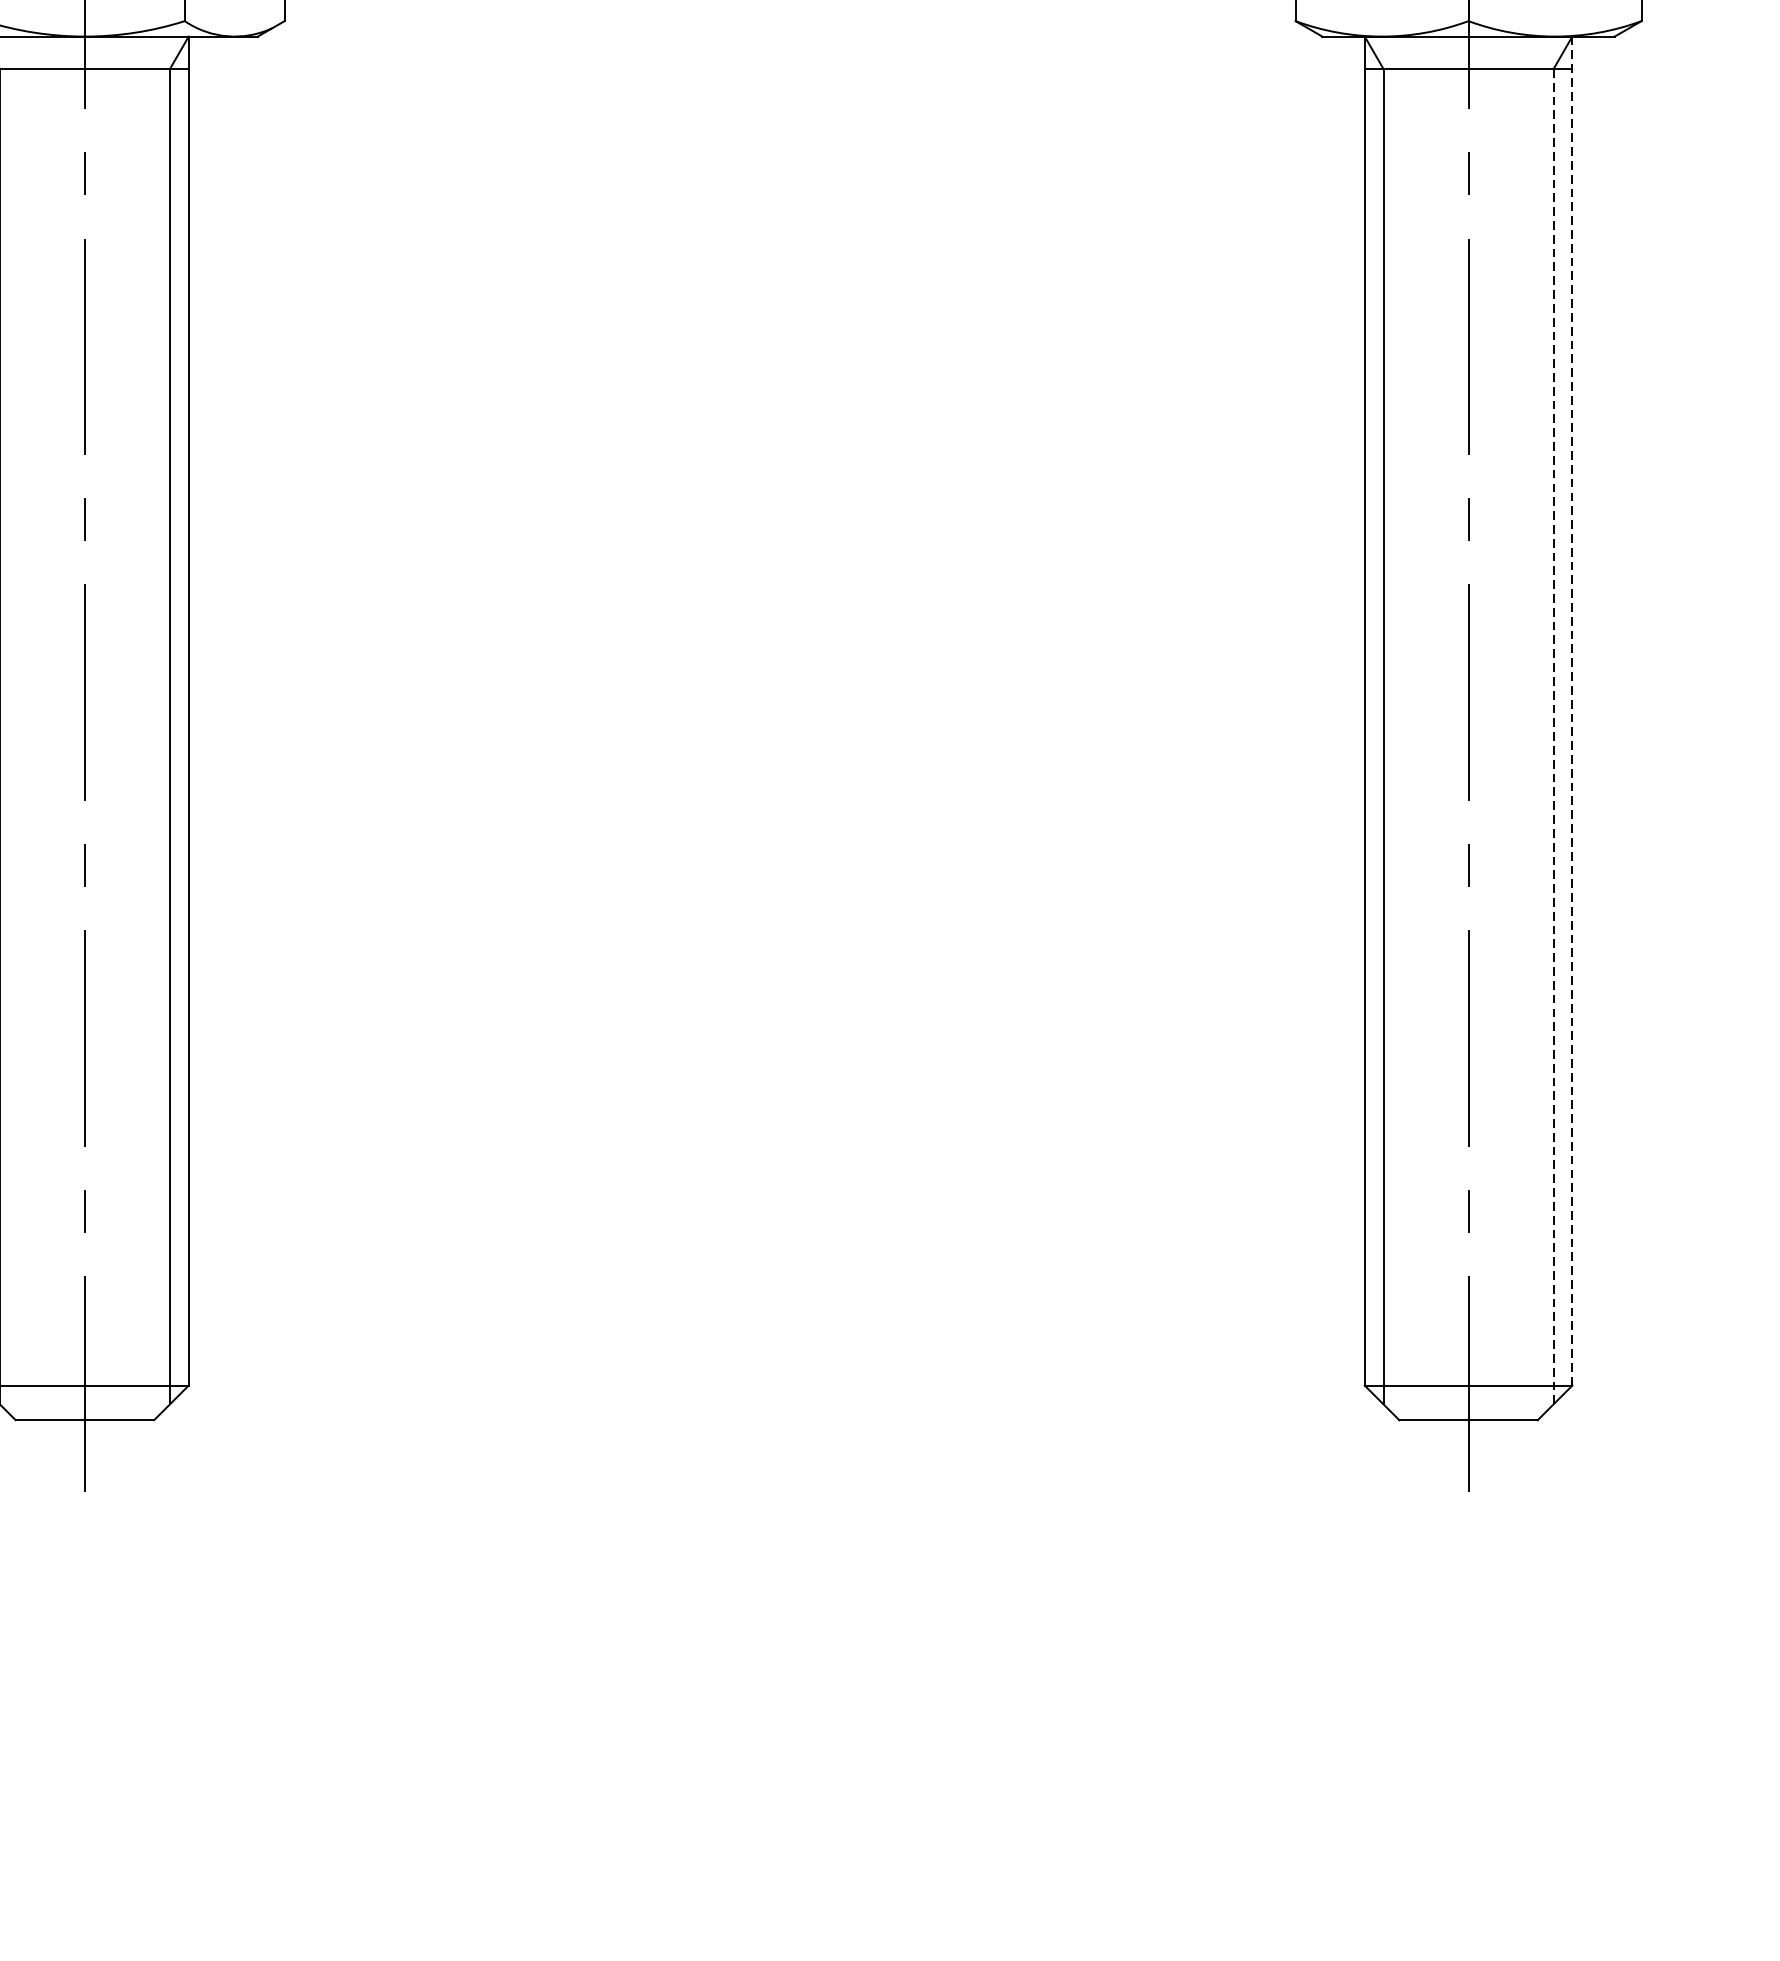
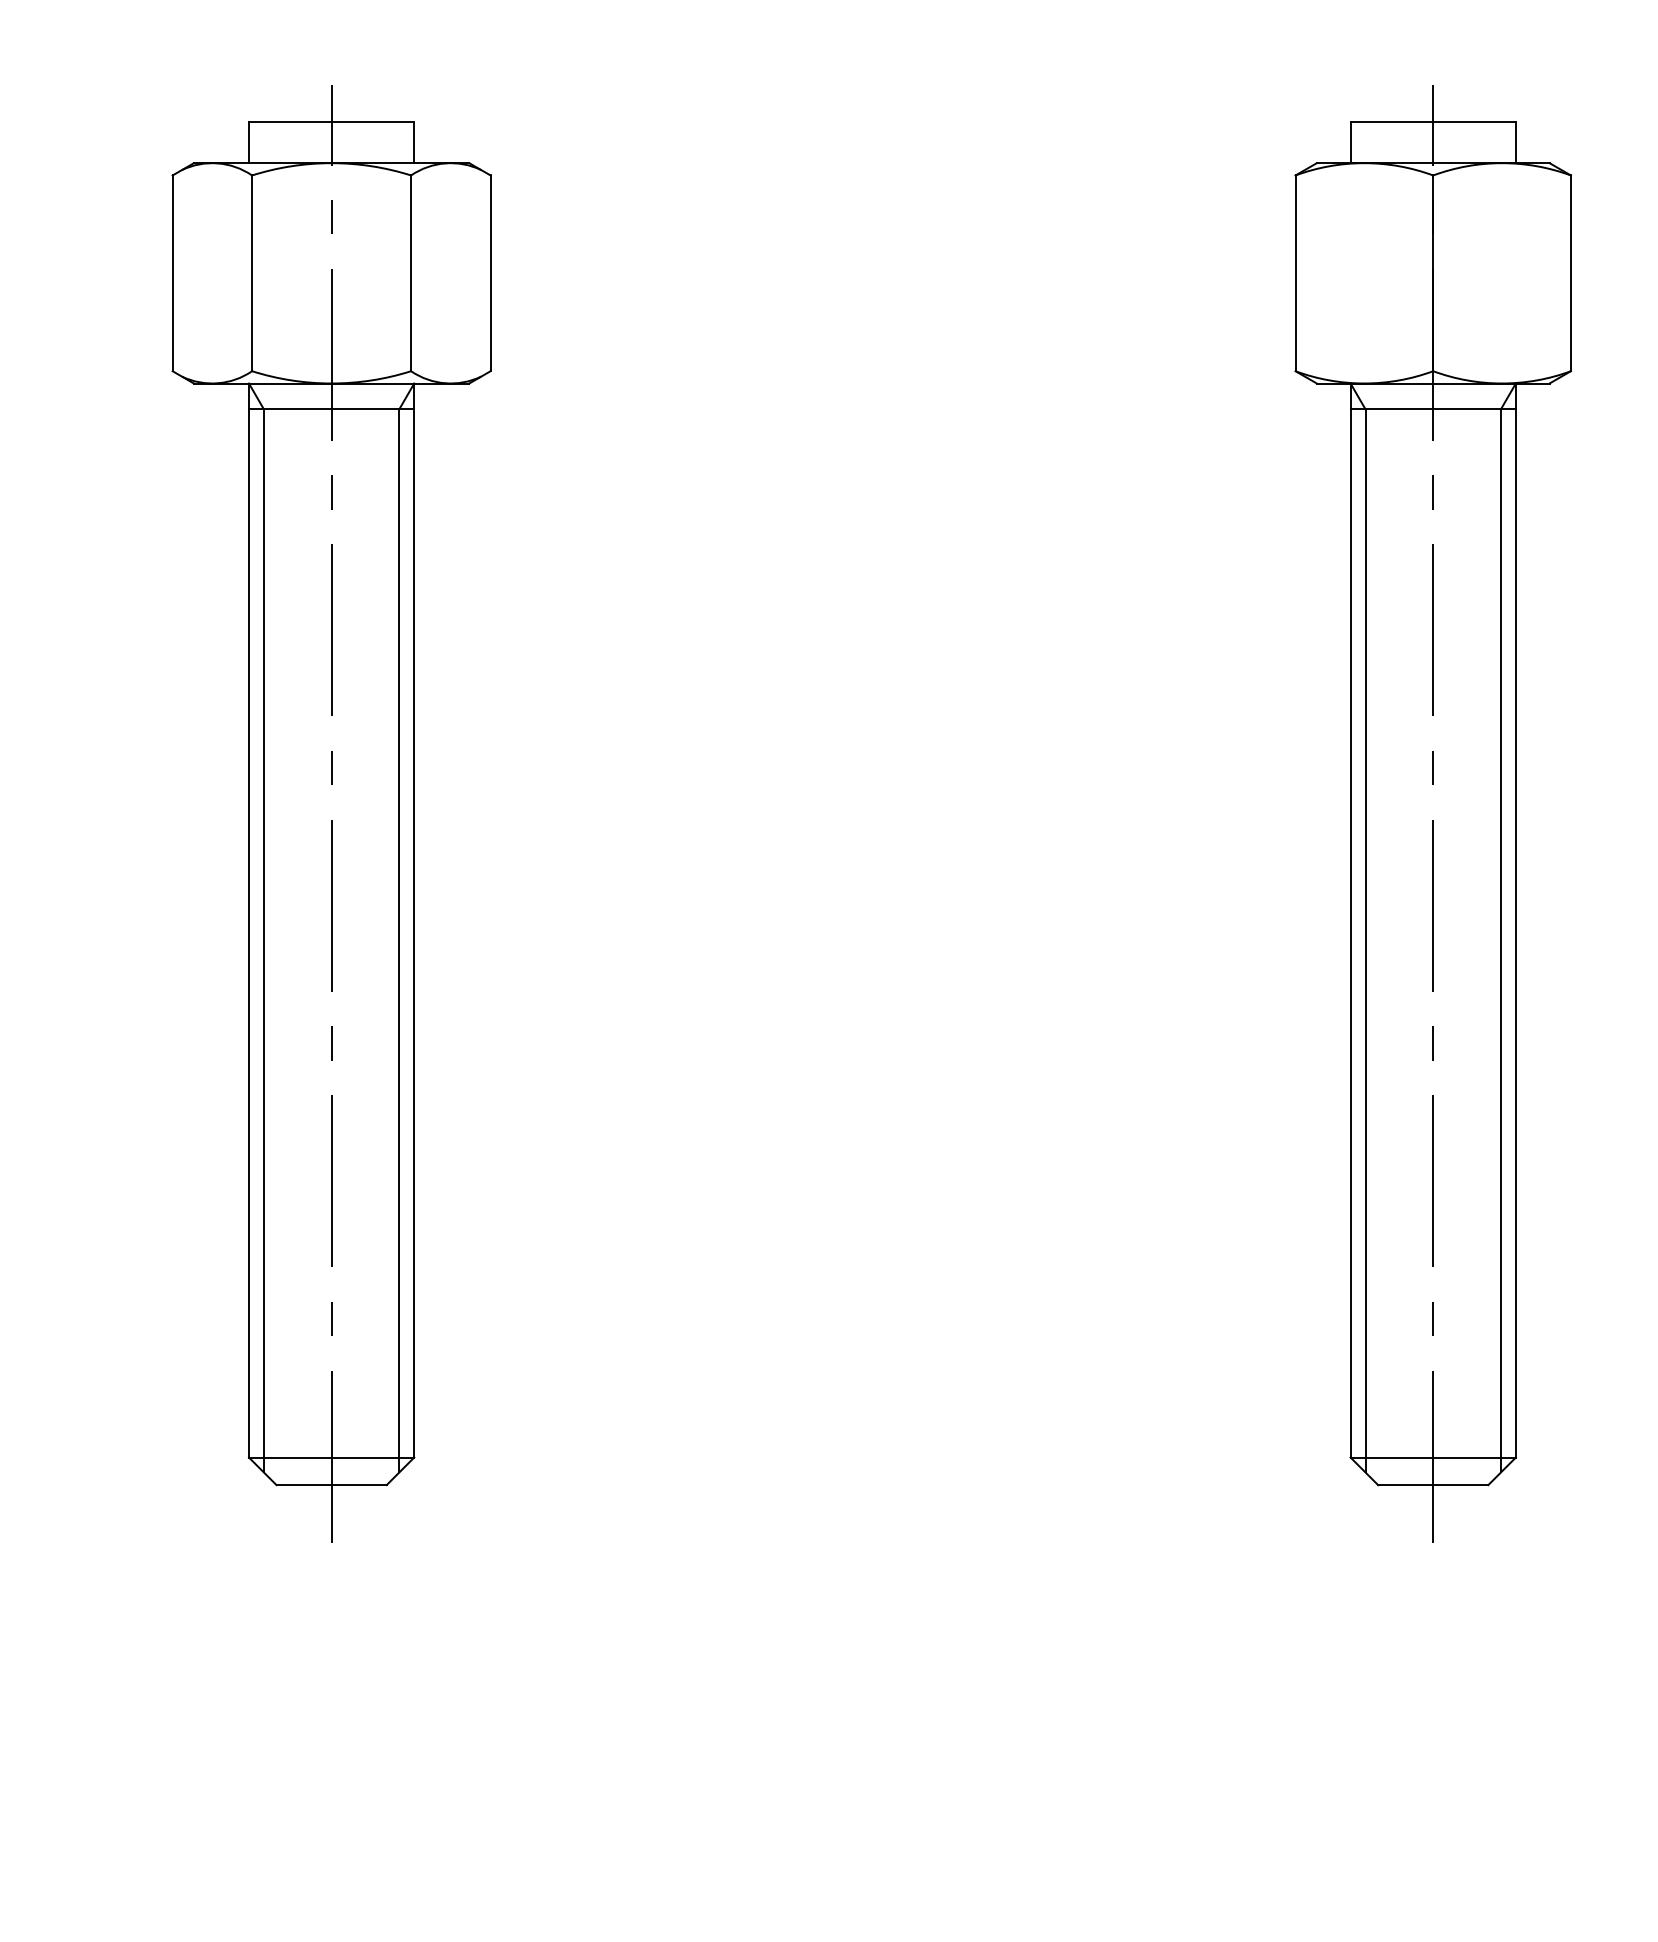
line: (1571, 712) -> (1515, 921), dashed -> solid
line: (1553, 736) -> (1500, 940), dashed -> solid

